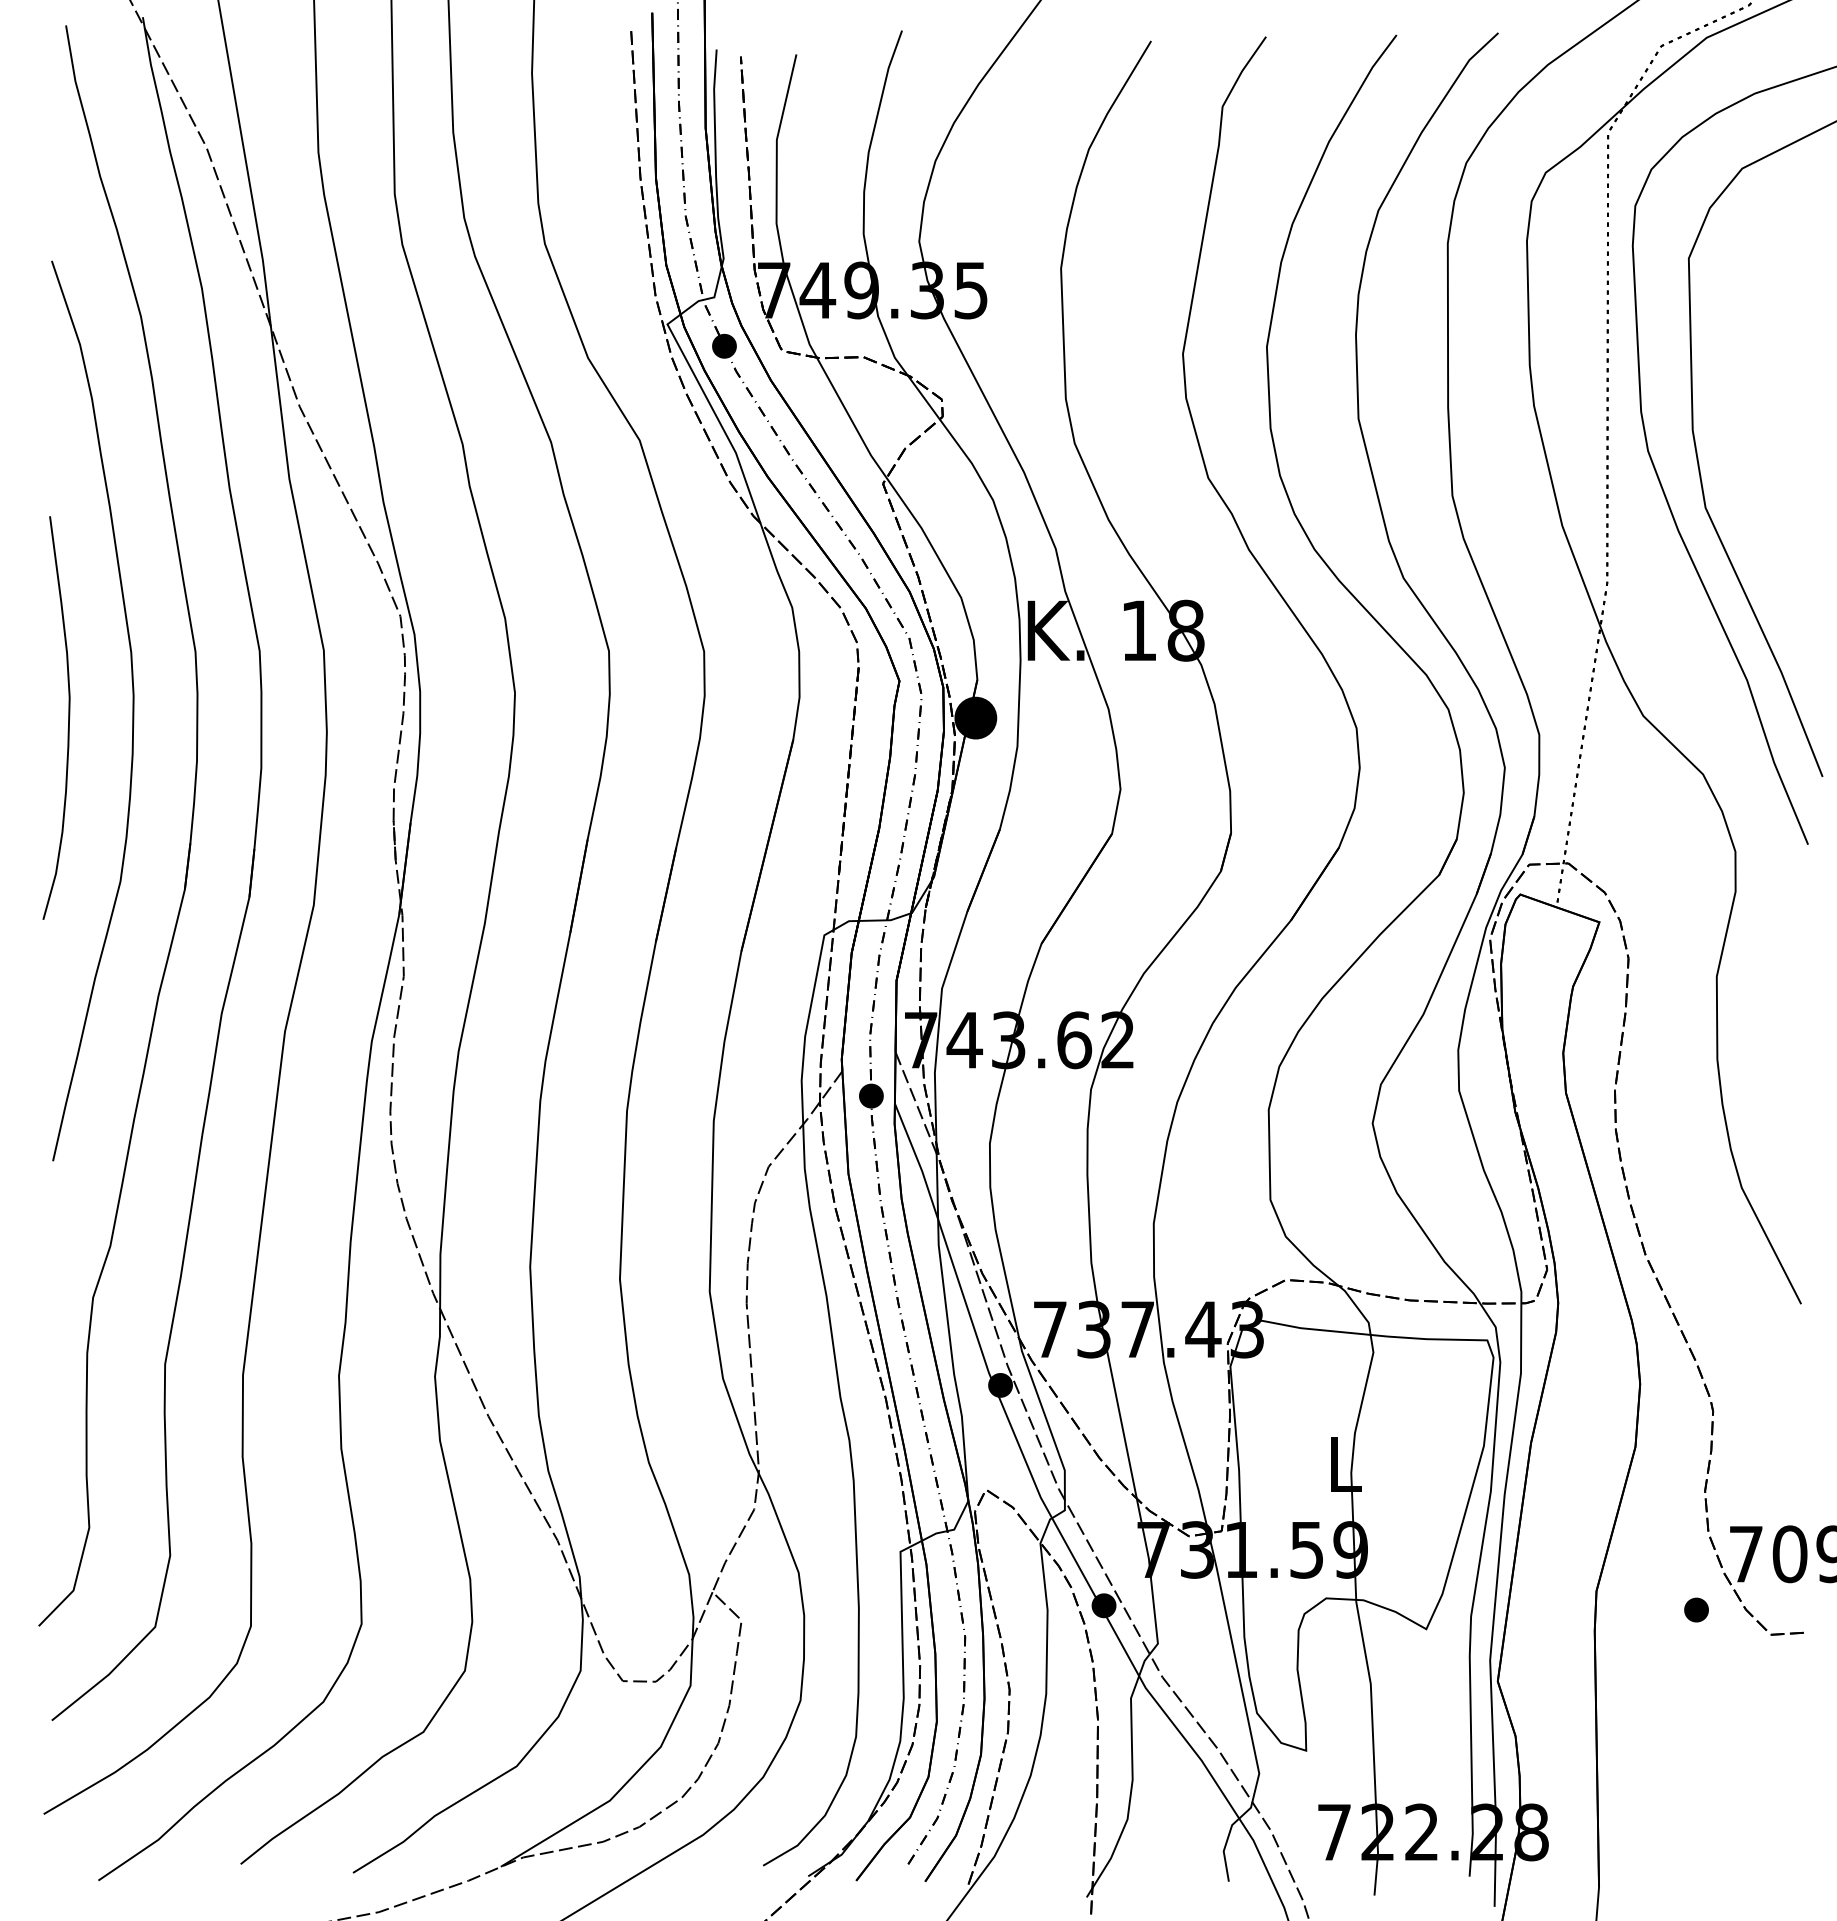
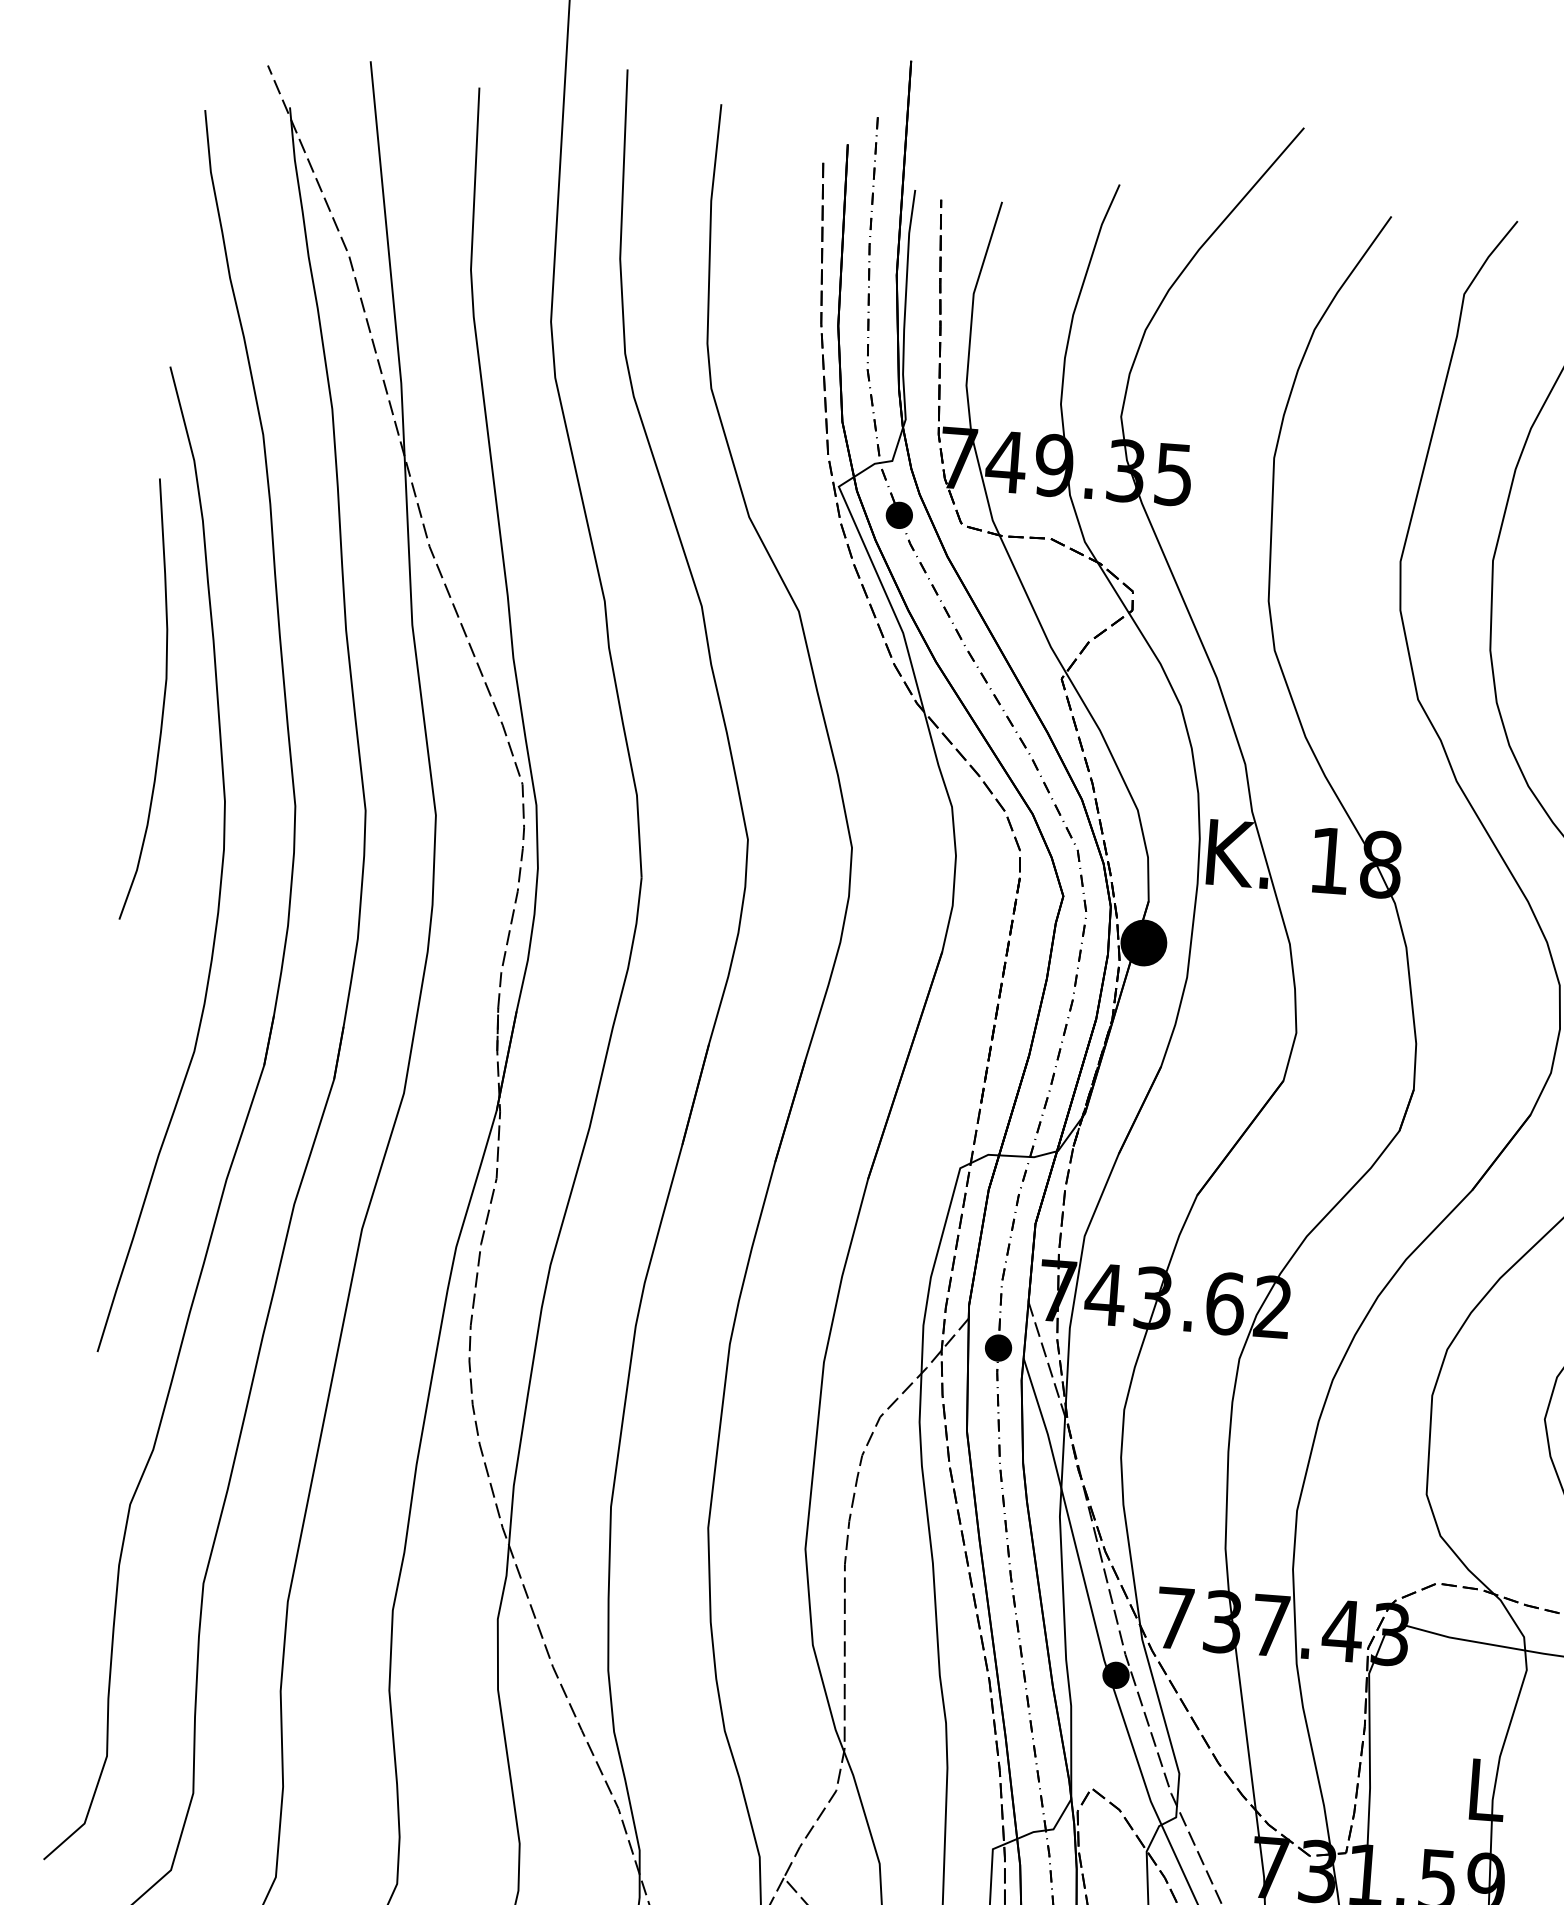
curve: (68, 717) -> (163, 700), moved

